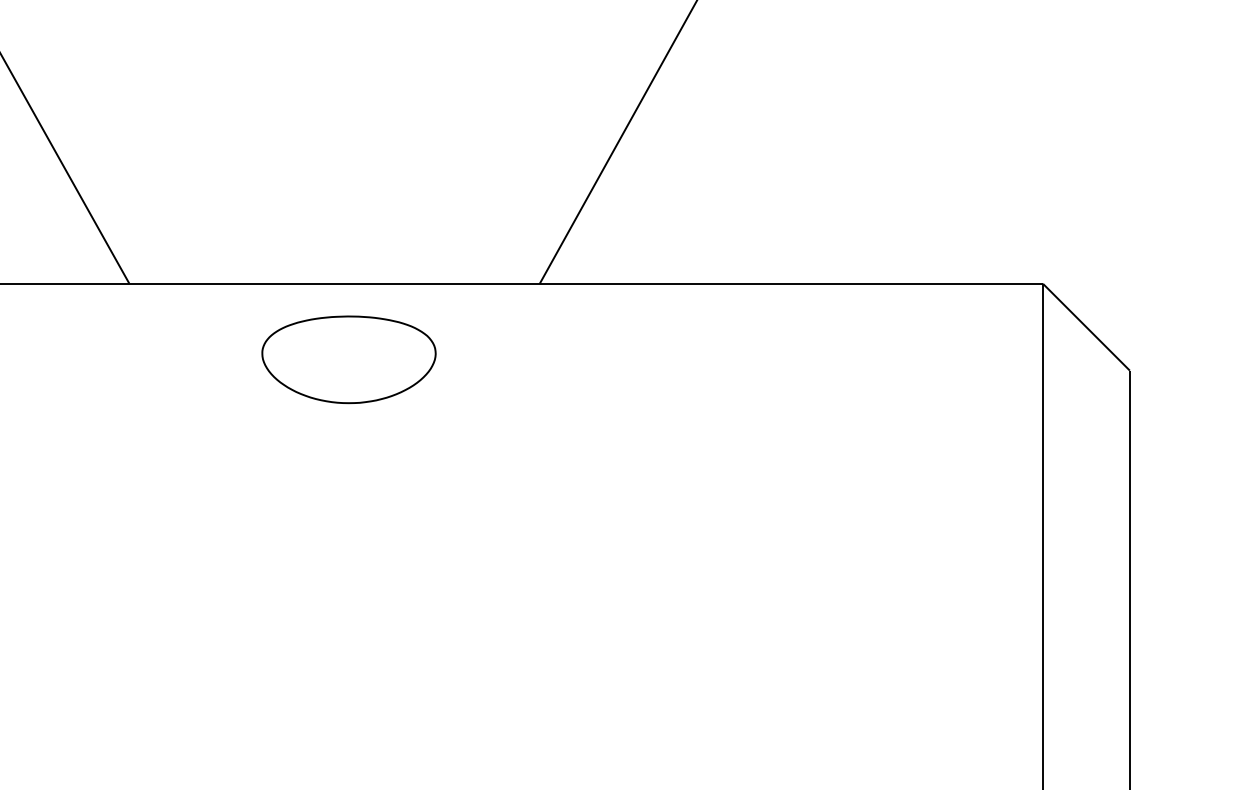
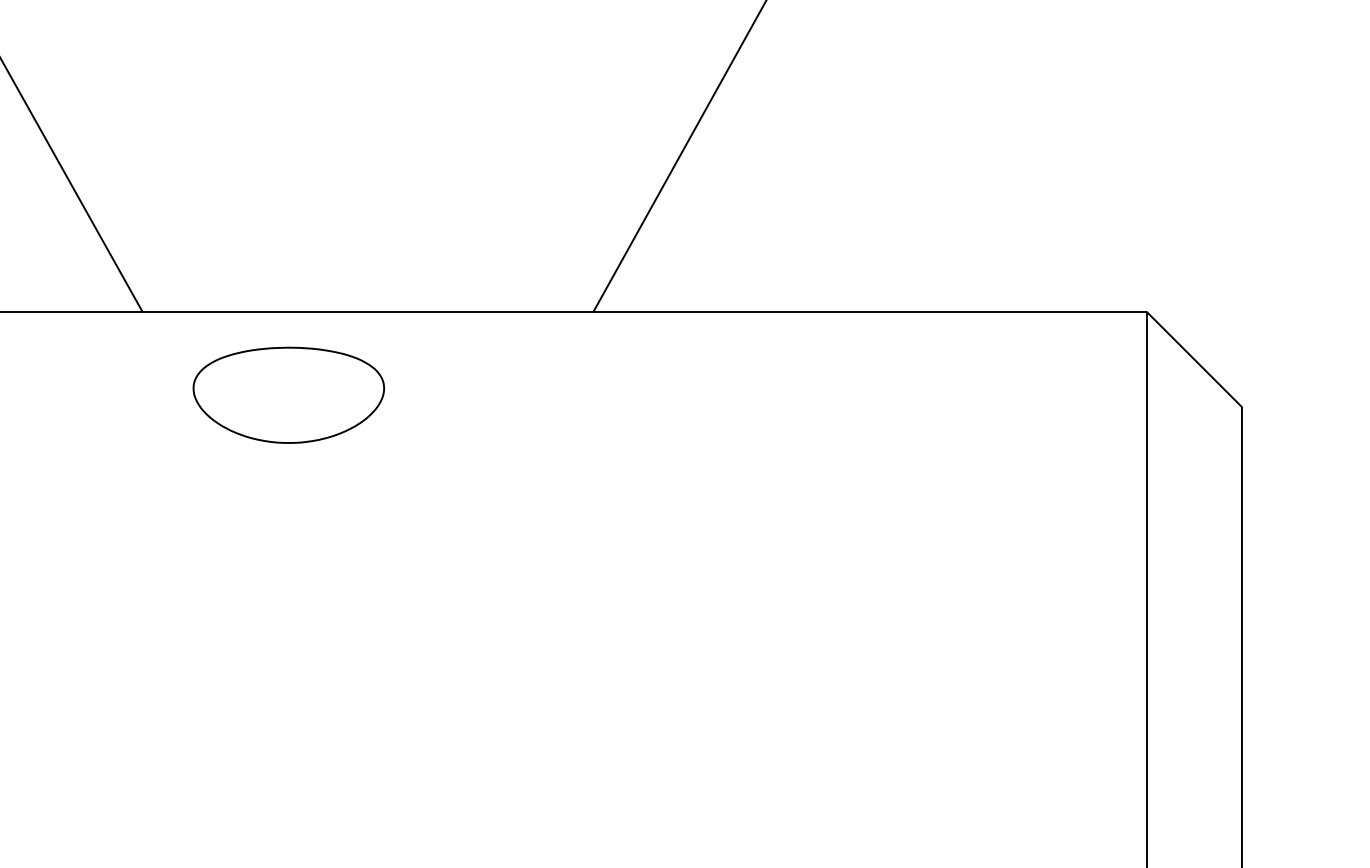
part: (348, 359) -> (288, 394), moved

